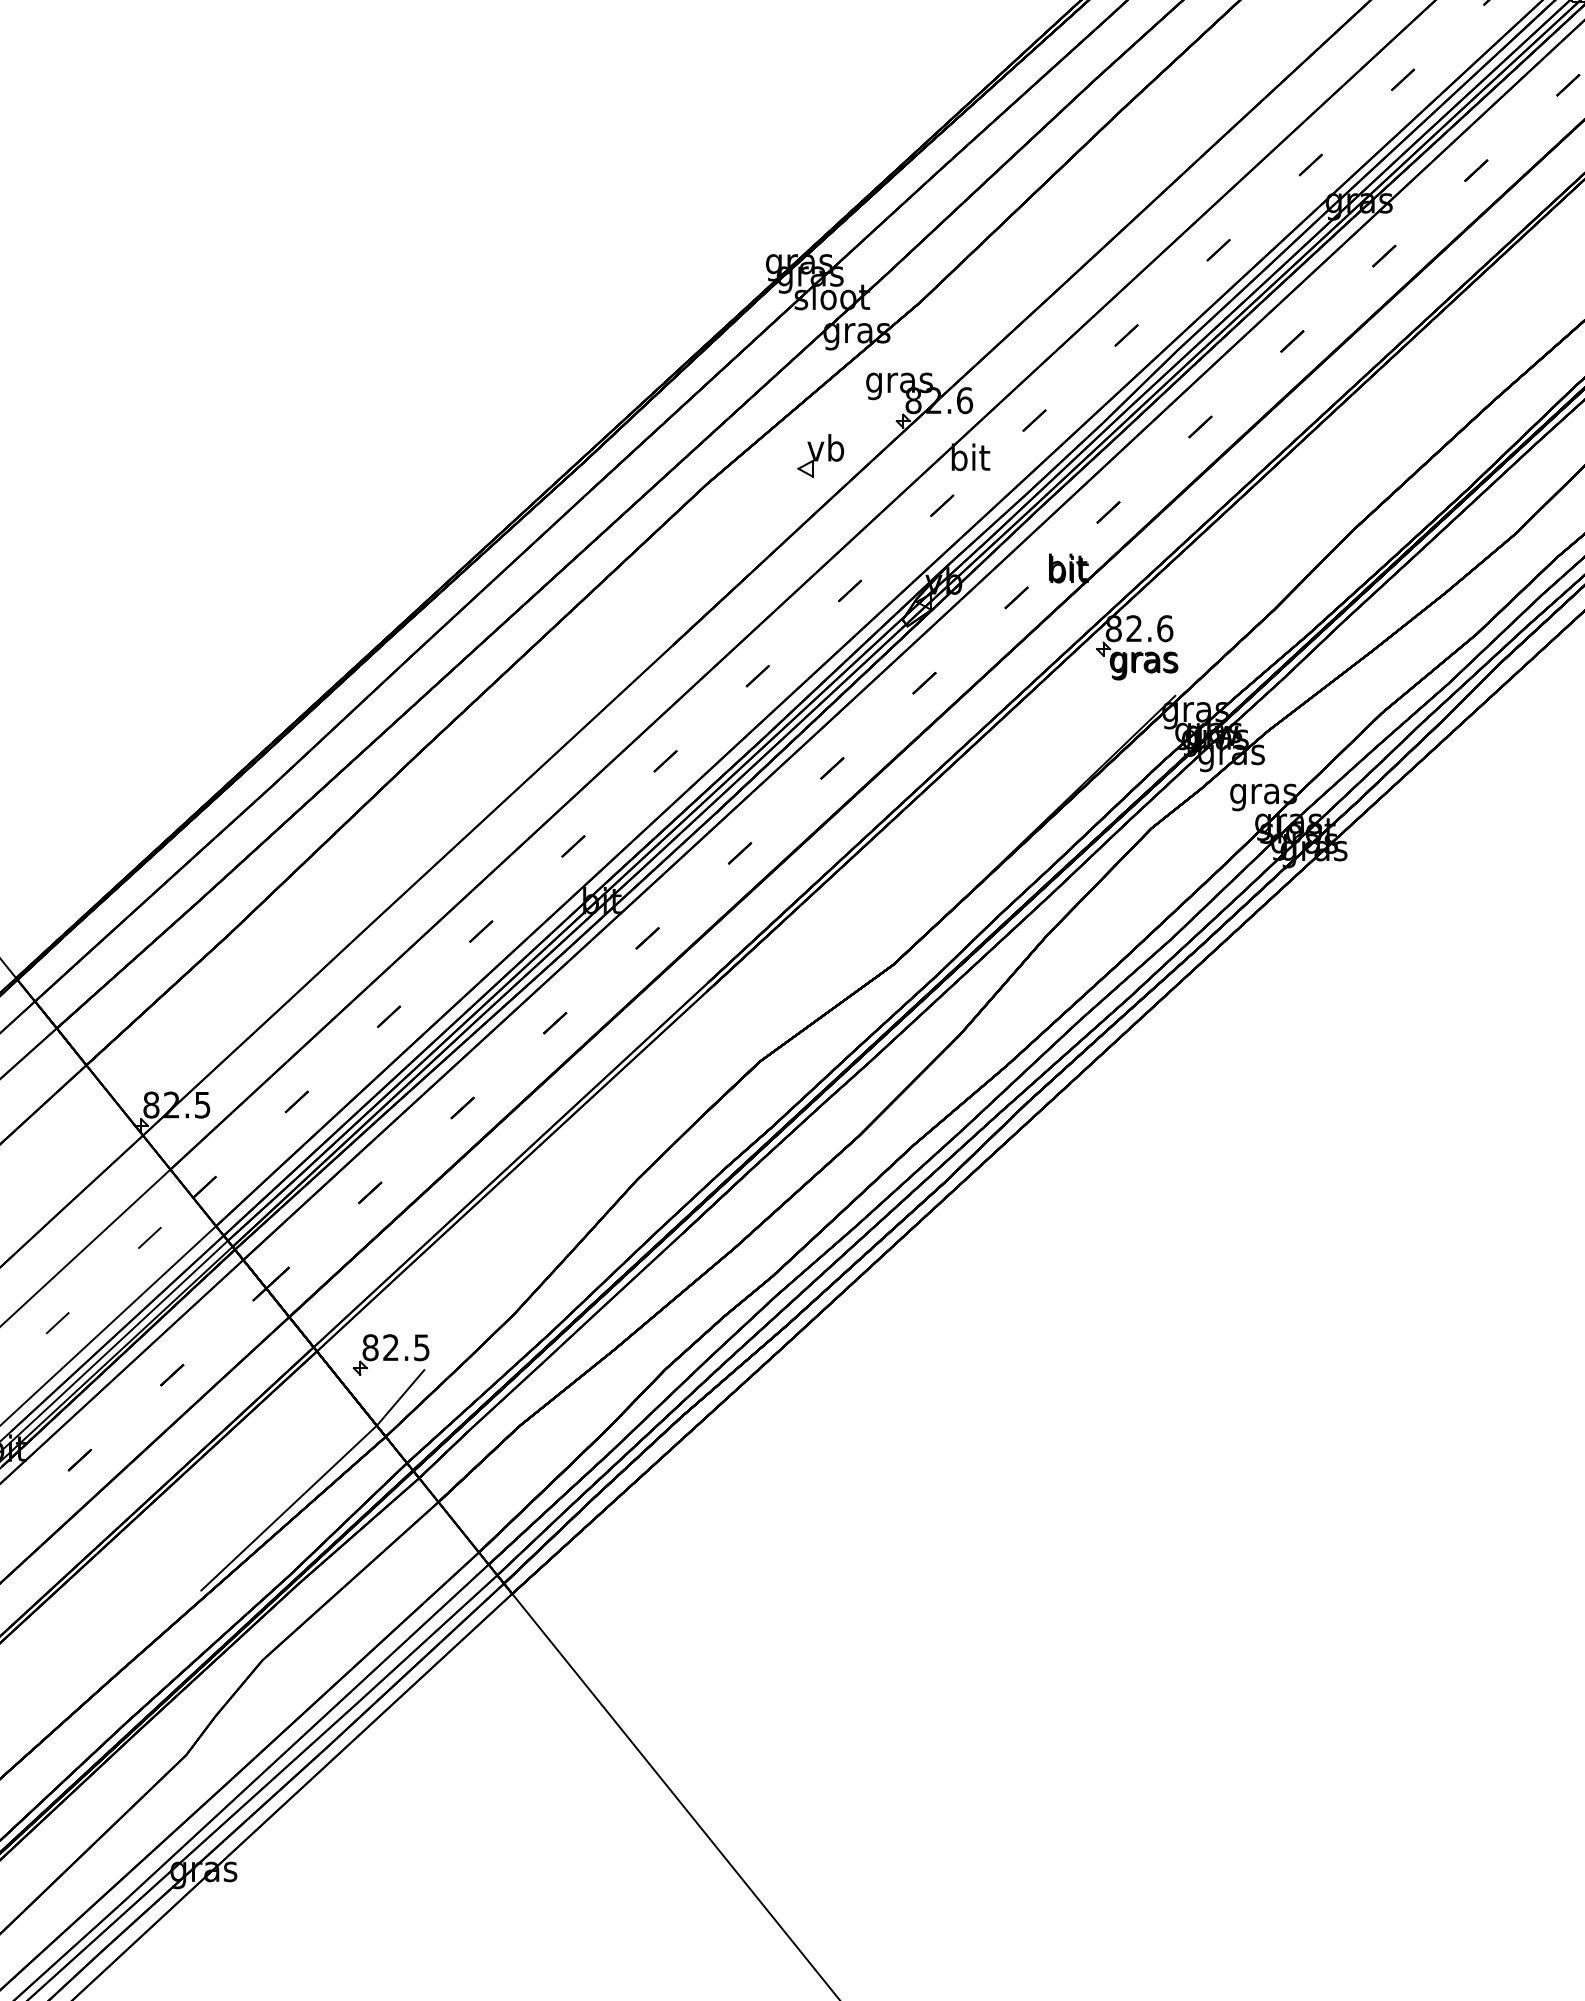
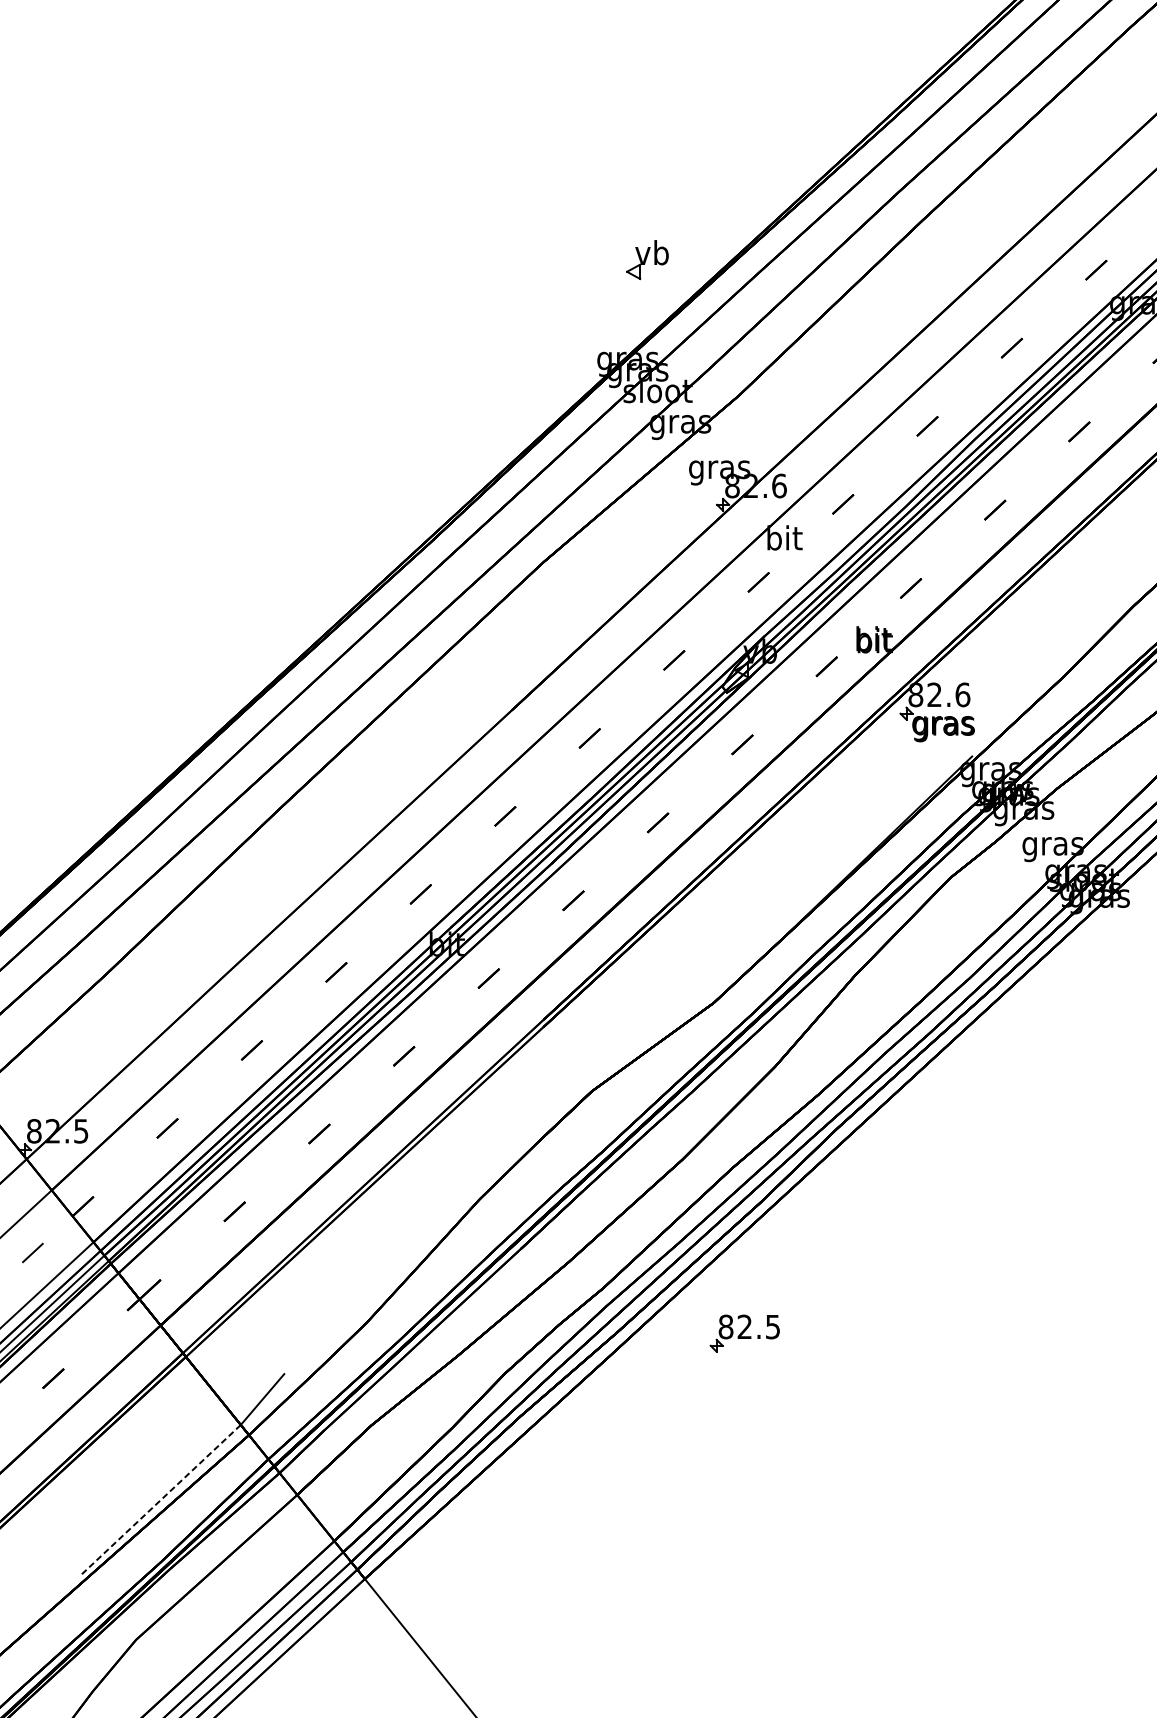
part: (820, 455) -> (647, 259), moved
part: (390, 1354) -> (744, 1333), moved
line: (288, 1508) -> (159, 1500), solid -> dashed

